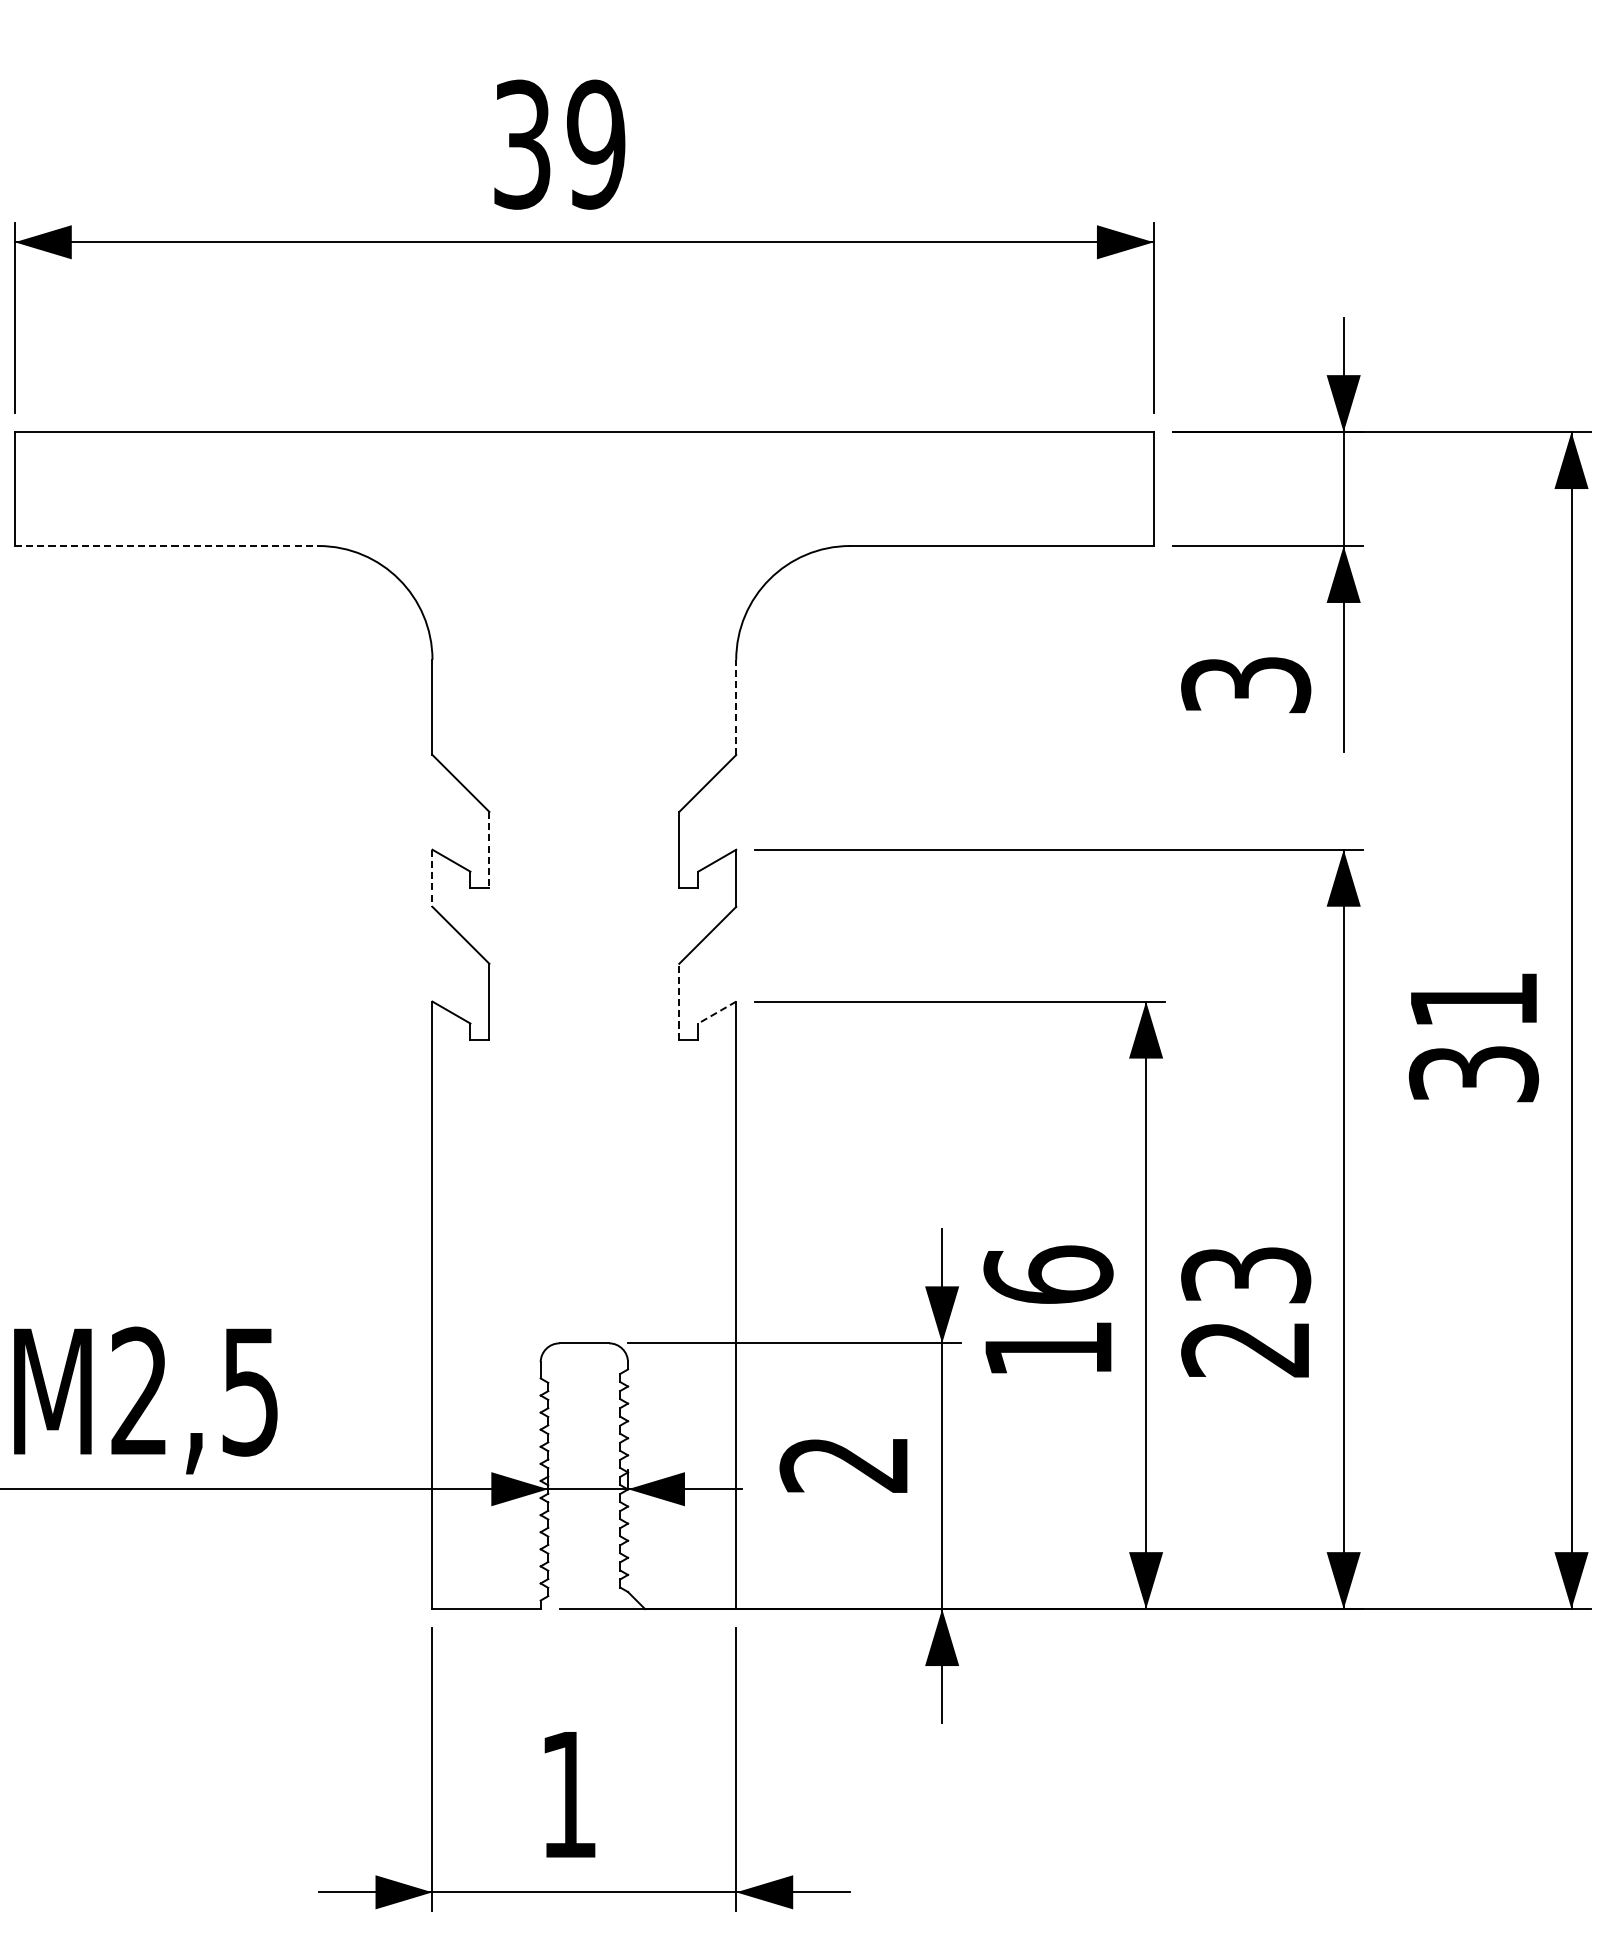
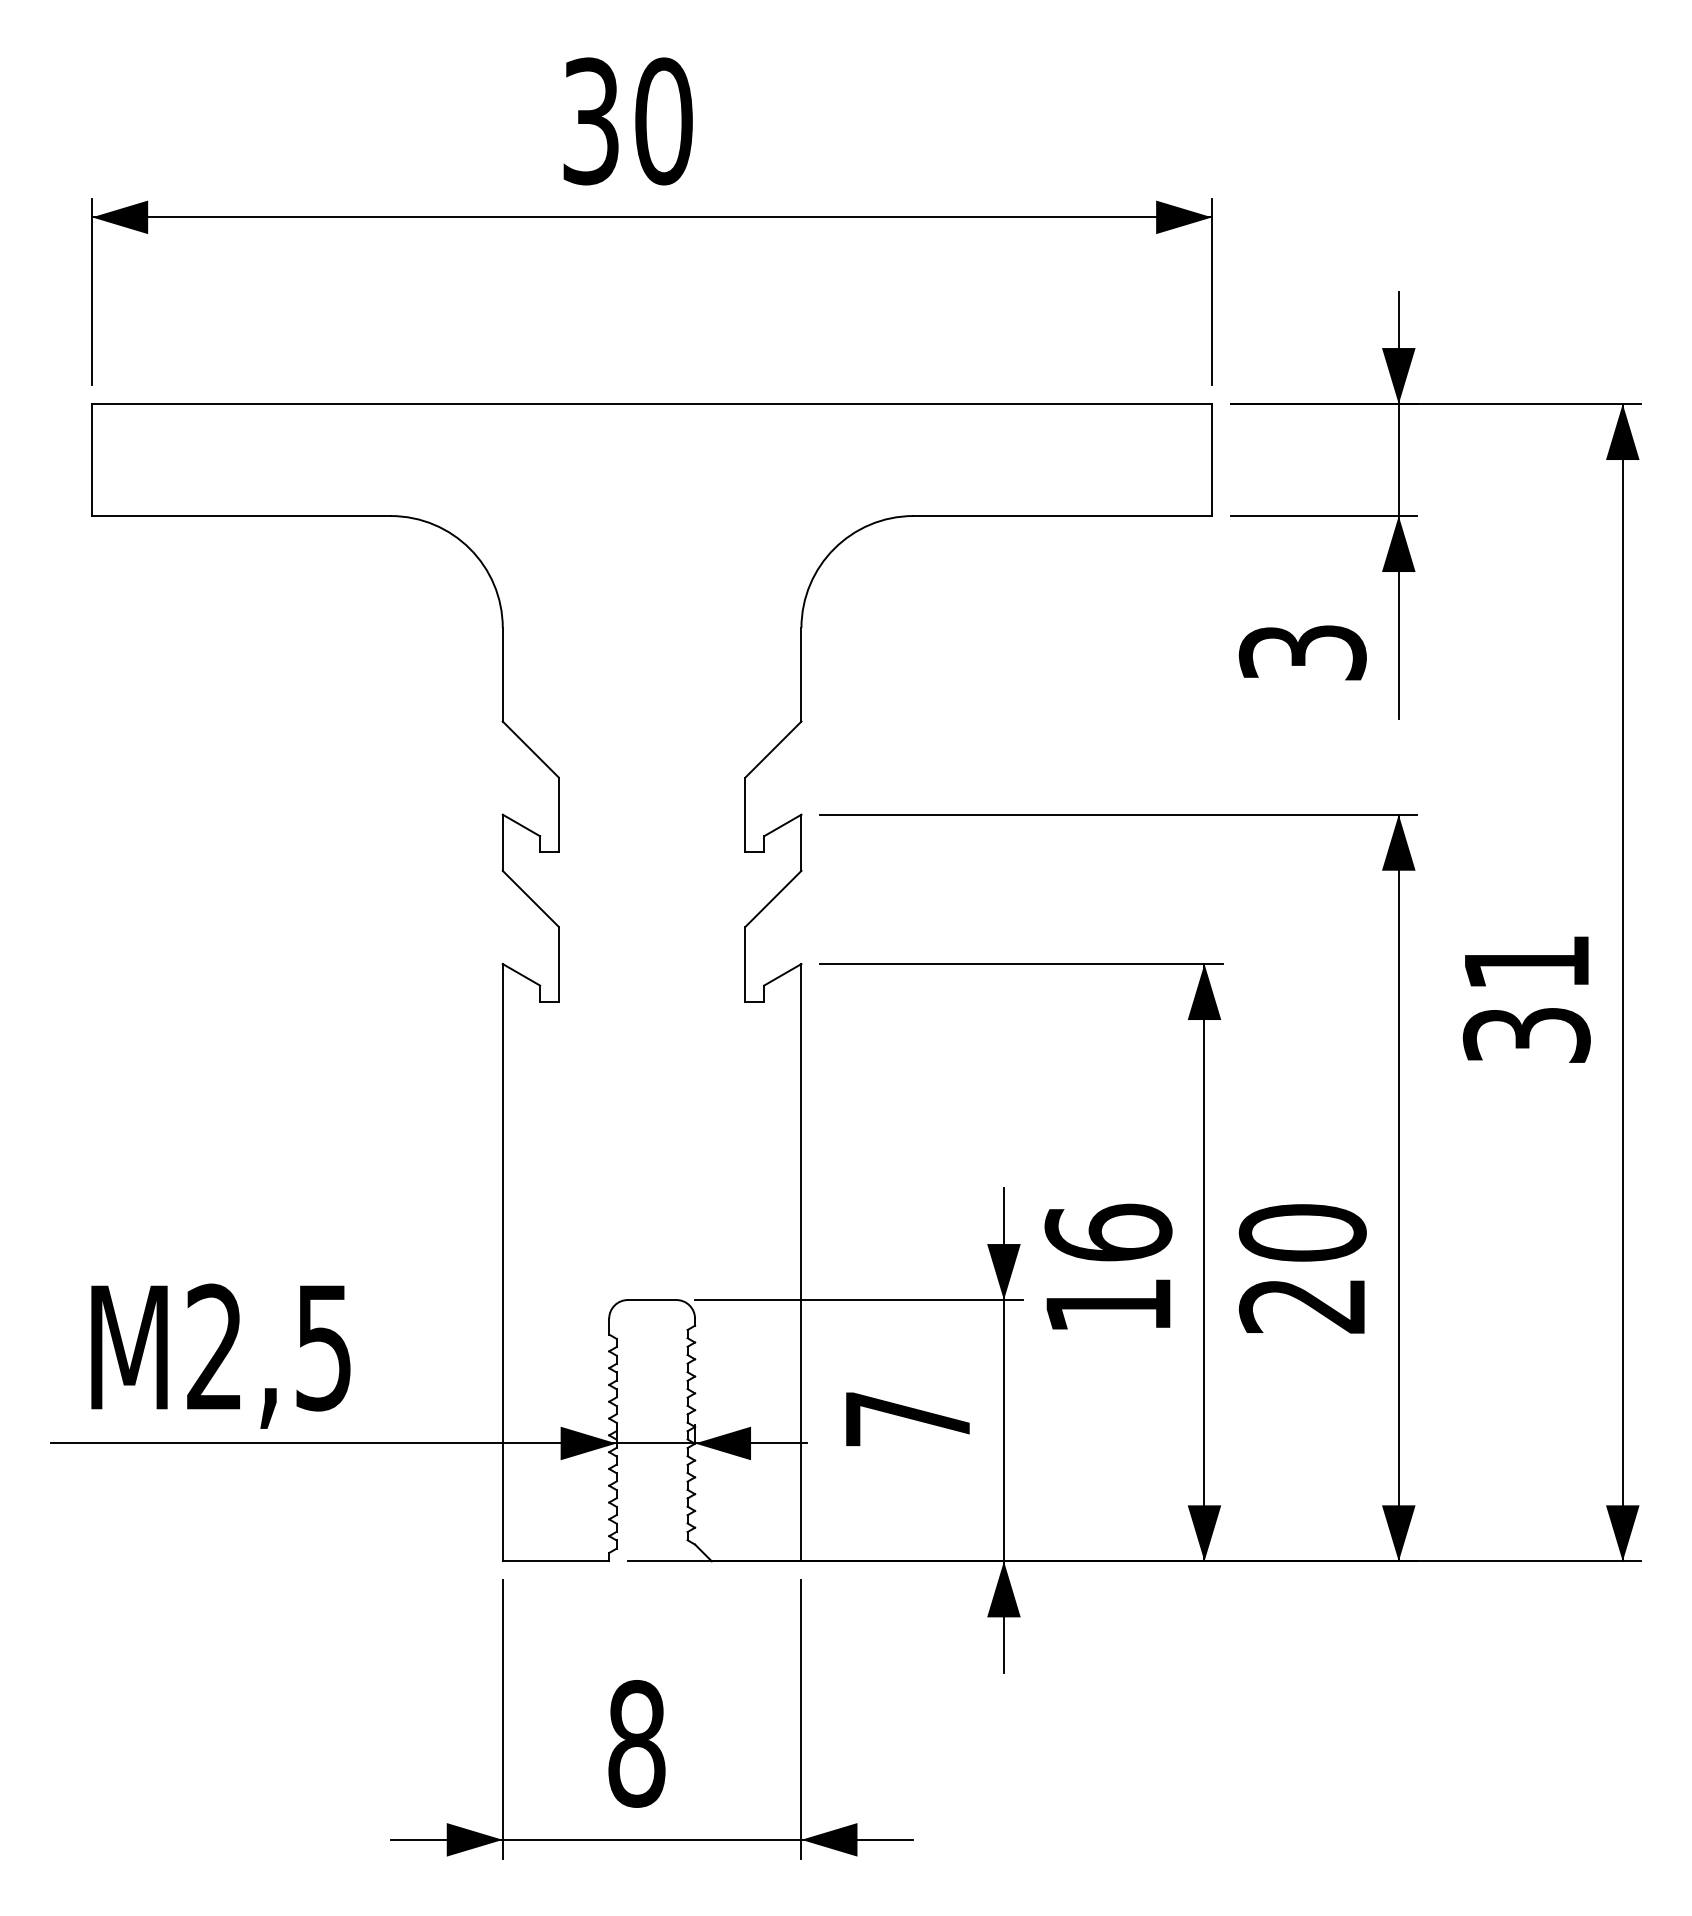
text: (595, 144) -> (663, 121), 39 -> 30
line: (166, 546) -> (241, 516), dashed -> solid
line: (736, 707) -> (801, 674), dashed -> solid
line: (489, 850) -> (558, 815), dashed -> solid
line: (432, 879) -> (502, 843), dashed -> solid
line: (679, 1001) -> (745, 963), dashed -> solid
line: (716, 1012) -> (782, 974), dashed -> solid
text: (1245, 1274) -> (1302, 1232), 23 -> 20
text: (843, 1464) -> (906, 1419), 2 -> 7
text: (568, 1794) -> (636, 1743), 1 -> 8

